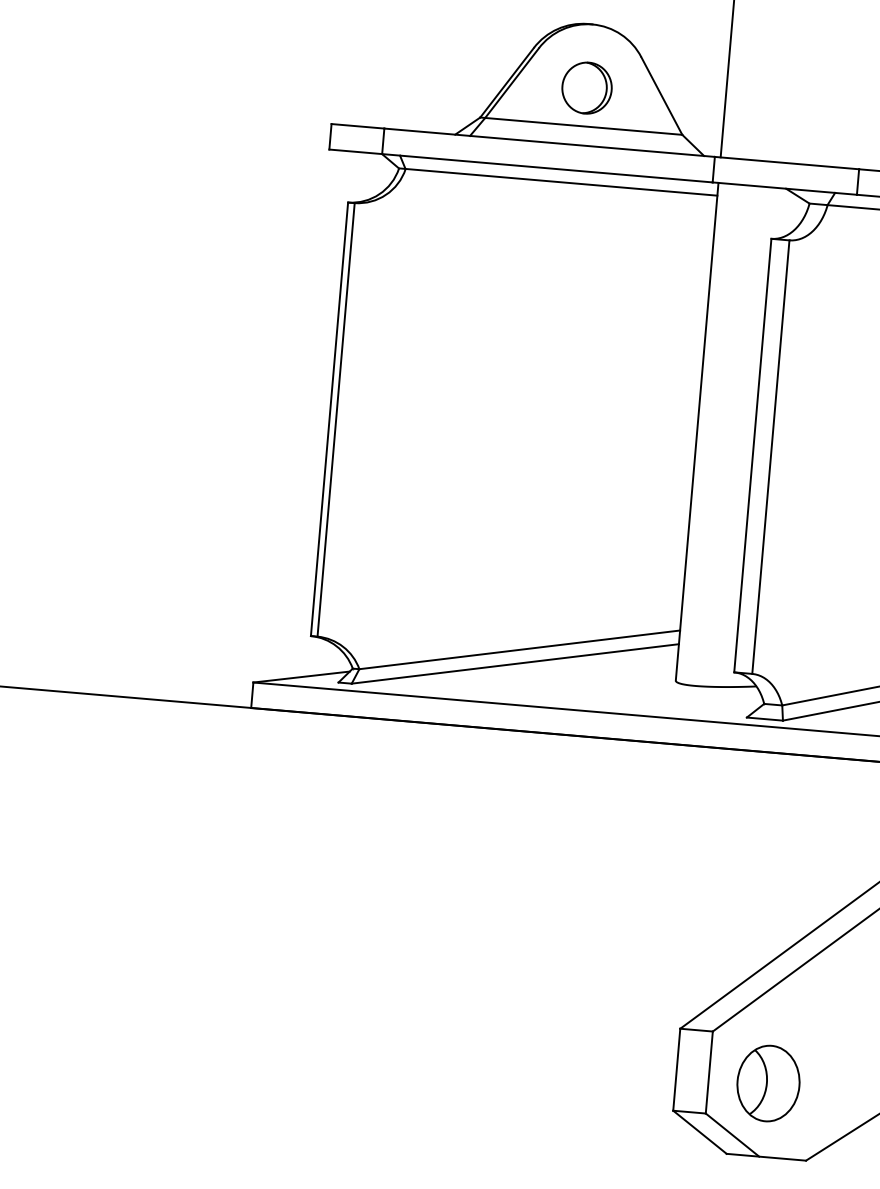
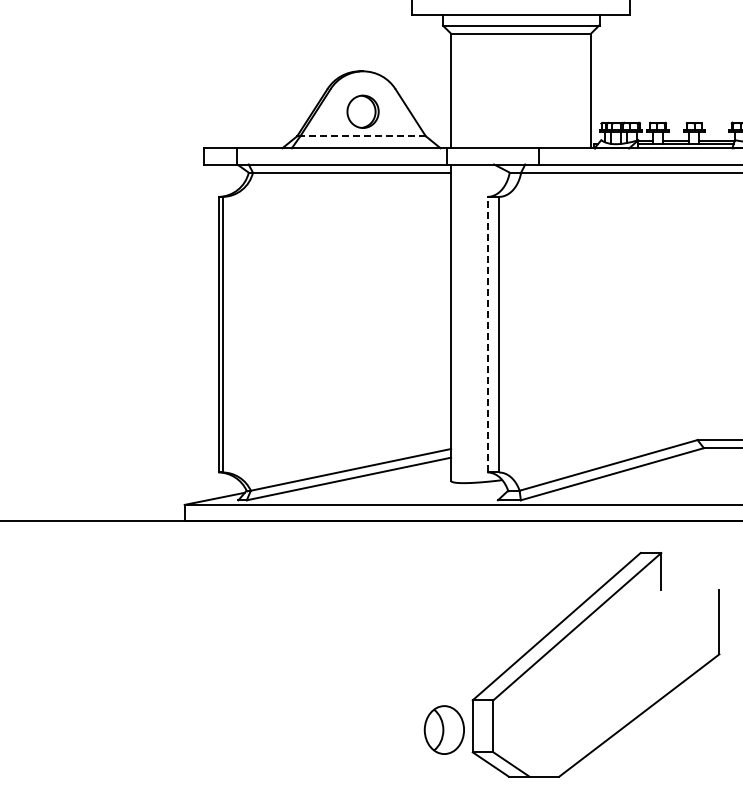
line: (584, 127) -> (363, 136), solid -> dashed
line: (752, 455) -> (487, 334), solid -> dashed
part: (767, 1082) -> (443, 729), moved

